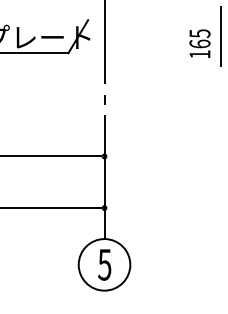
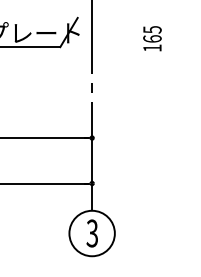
line: (220, 36) -> (194, 32), removed
text: (199, 43) -> (152, 38), moved
text: (104, 264) -> (92, 233), 5 -> 3

